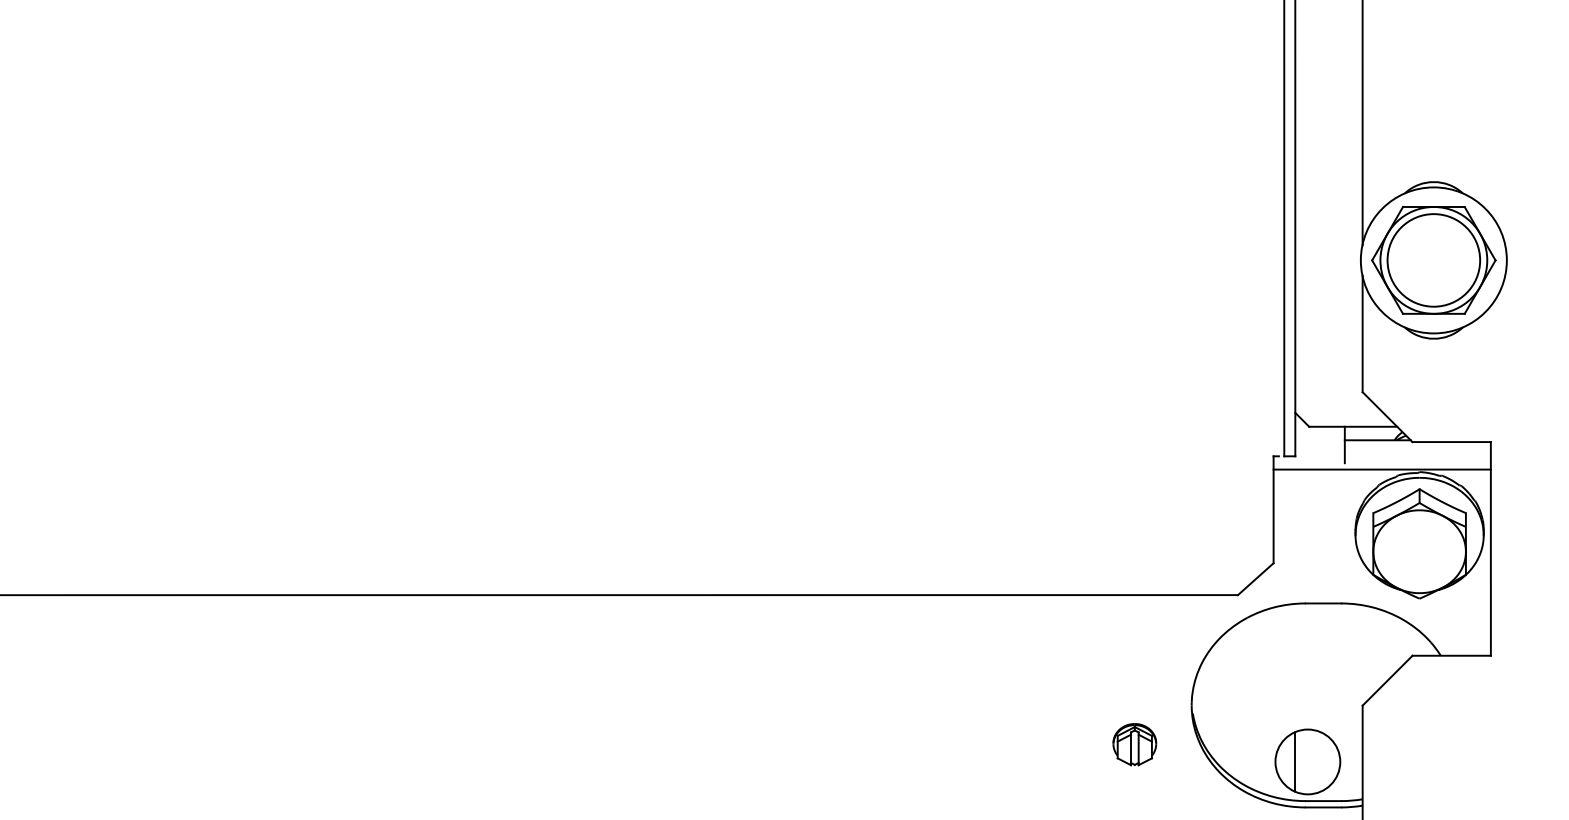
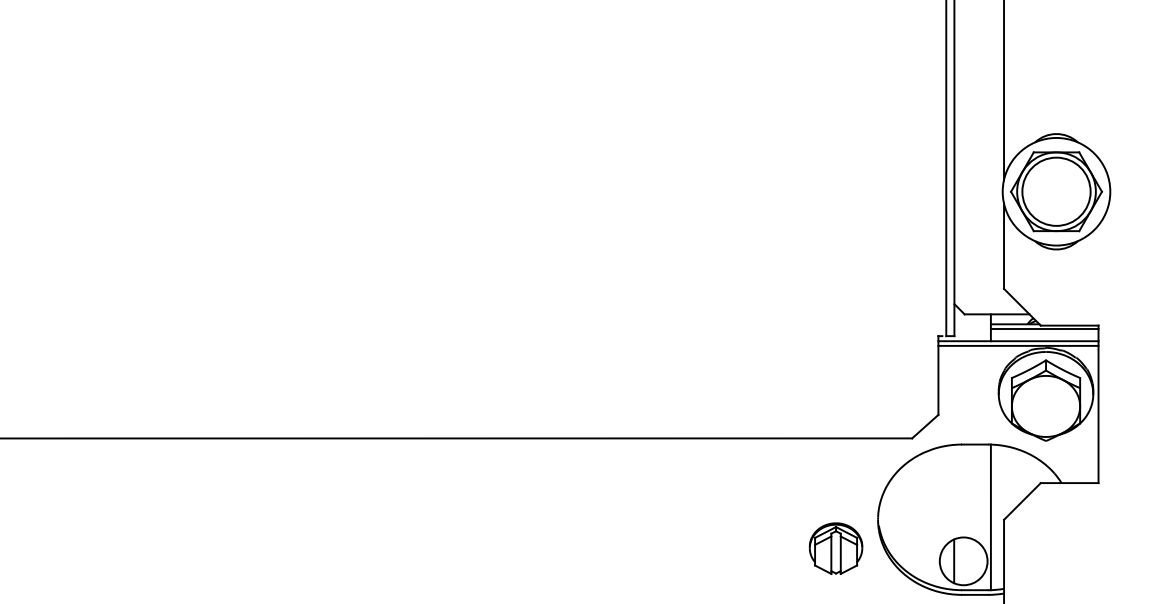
line: (1417, 446) -> (1044, 328), added
line: (1381, 463) -> (1017, 341), added
line: (1344, 702) -> (990, 517), added
part: (1134, 744) -> (835, 548), size x1.67

